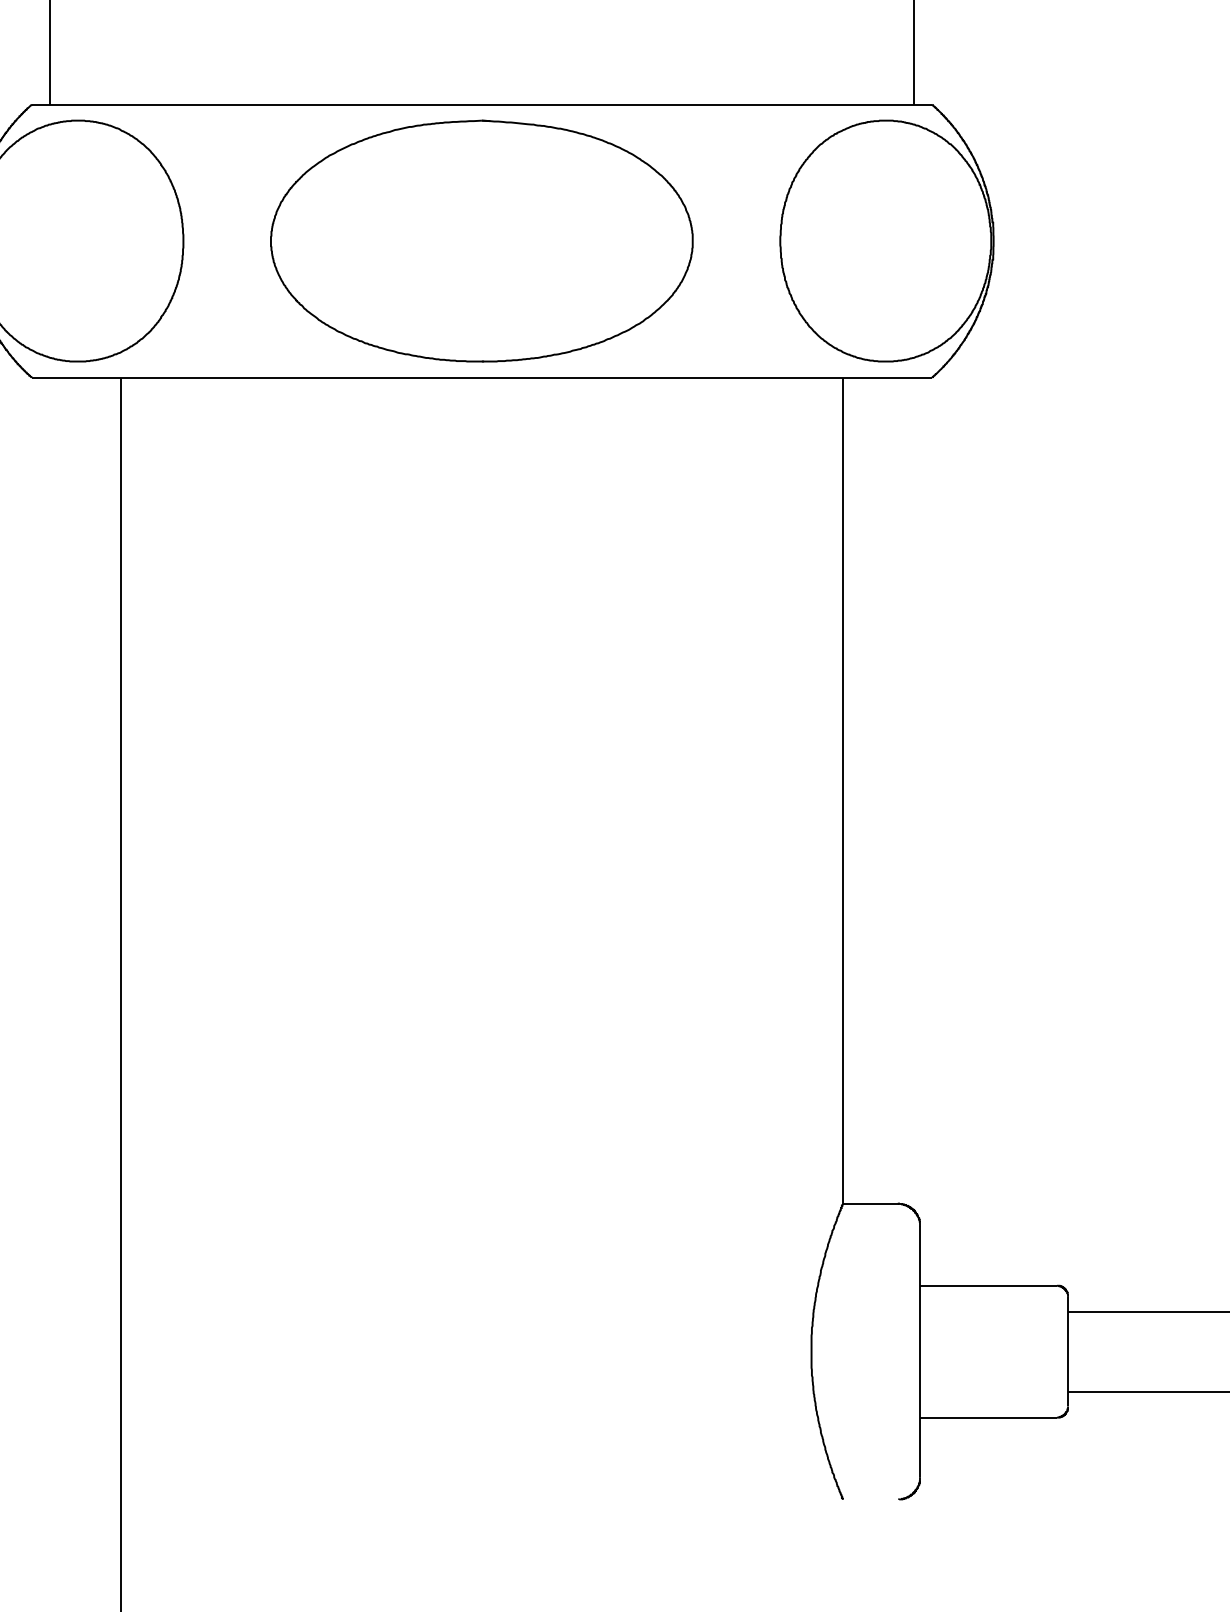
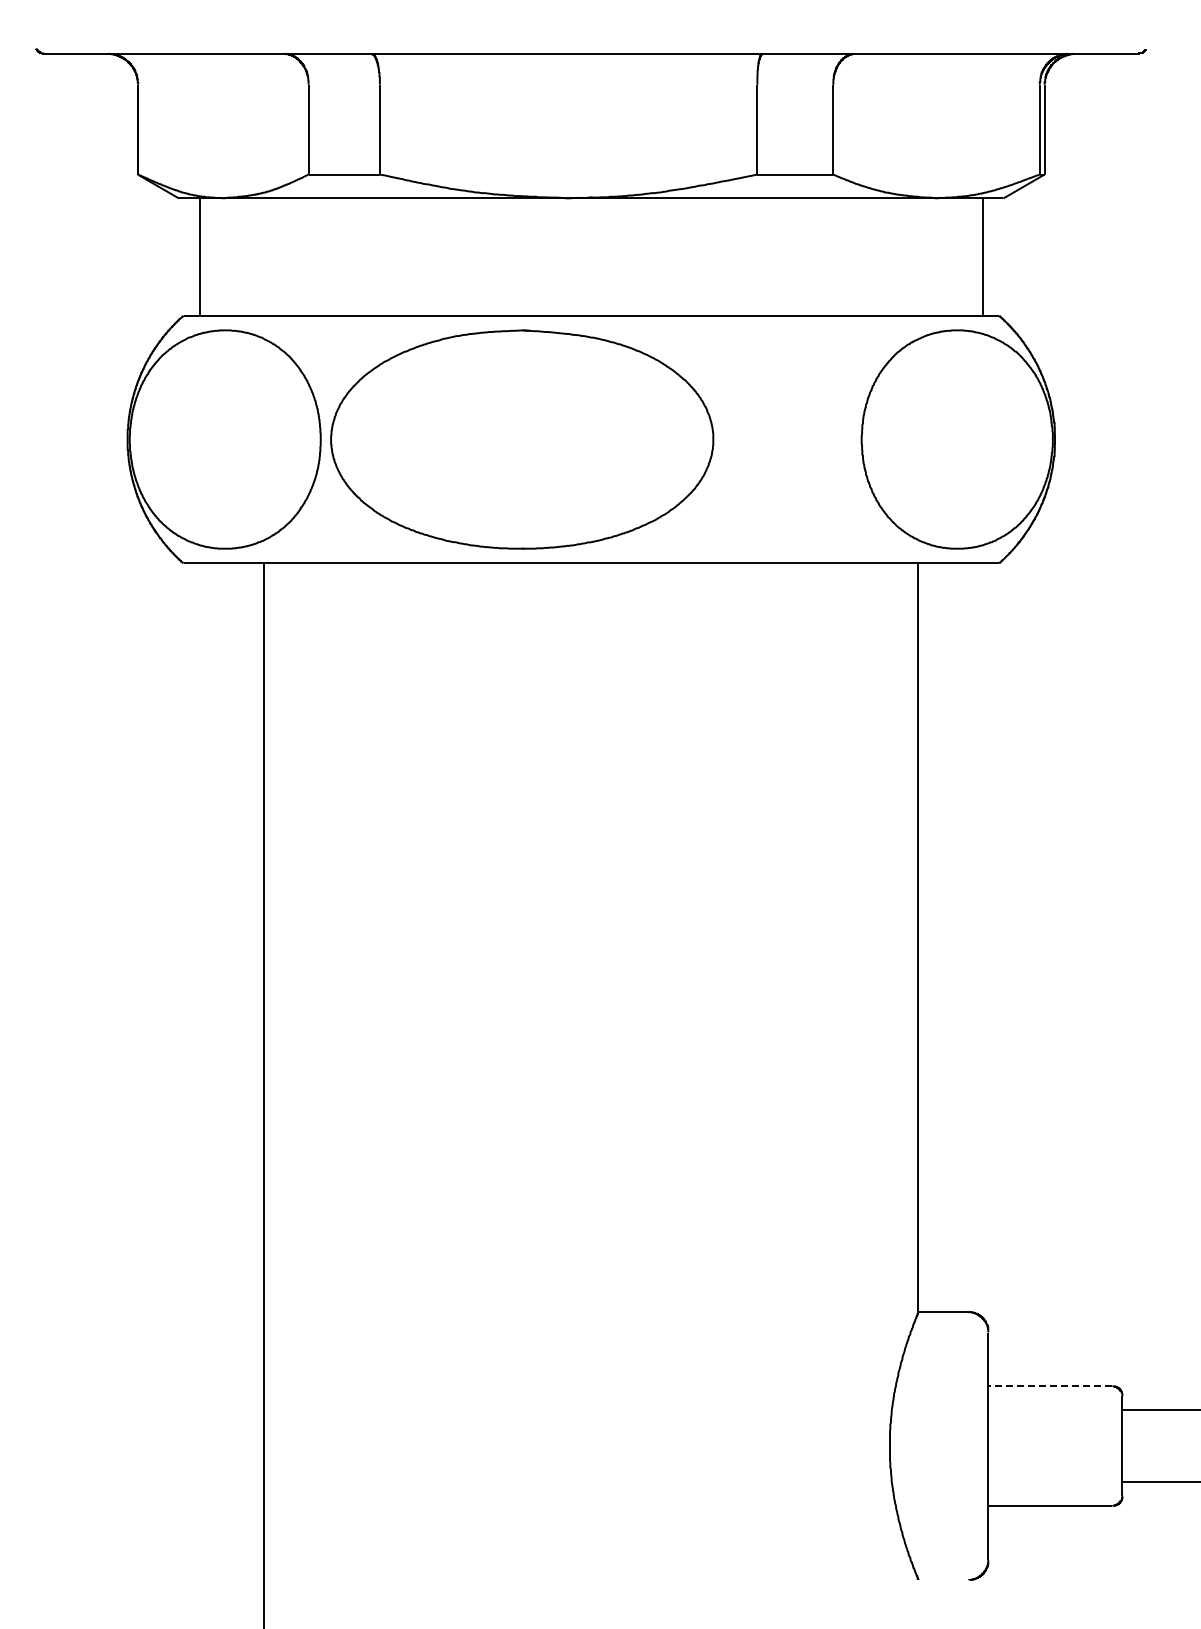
part: (482, 241) -> (522, 439), moved
line: (987, 1285) -> (1049, 1386), solid -> dashed

